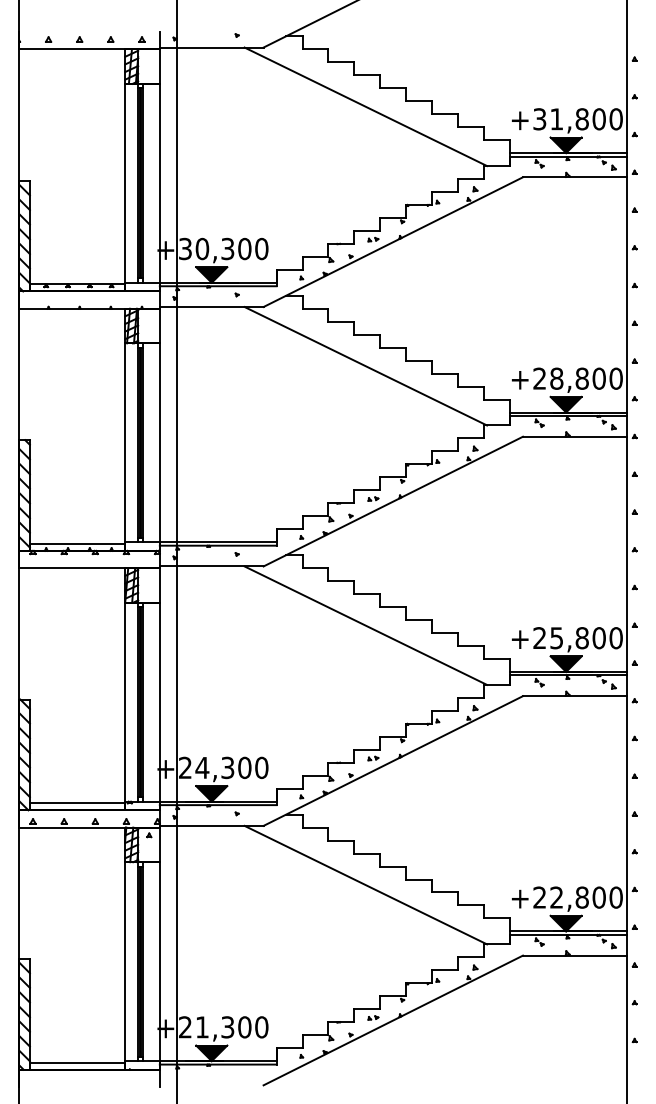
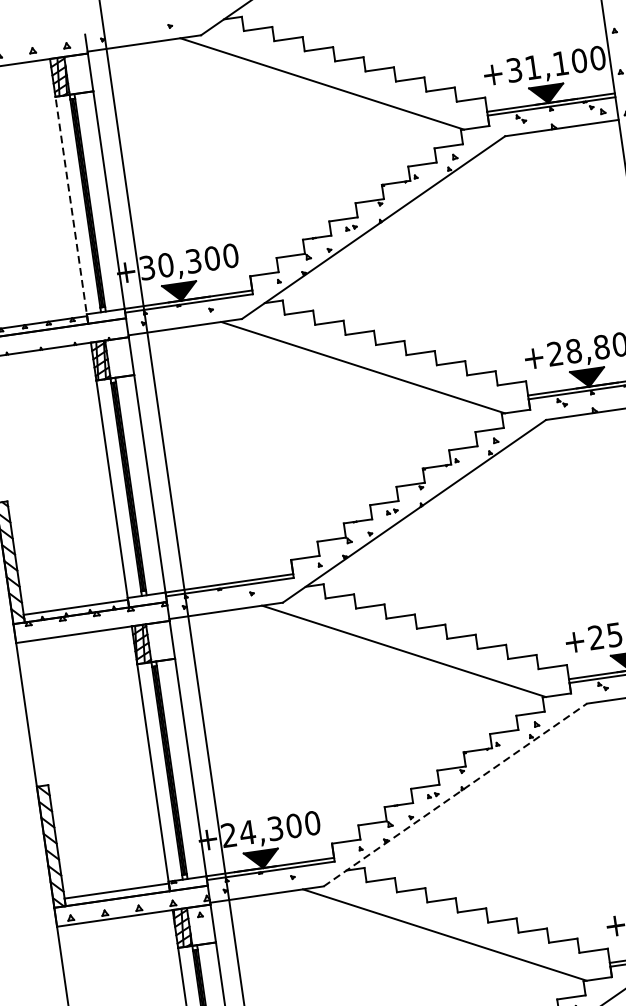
text: (581, 119) -> (560, 63), +31,800 -> +31,100
line: (125, 187) -> (72, 210), solid -> dashed
line: (393, 760) -> (455, 794), solid -> dashed

